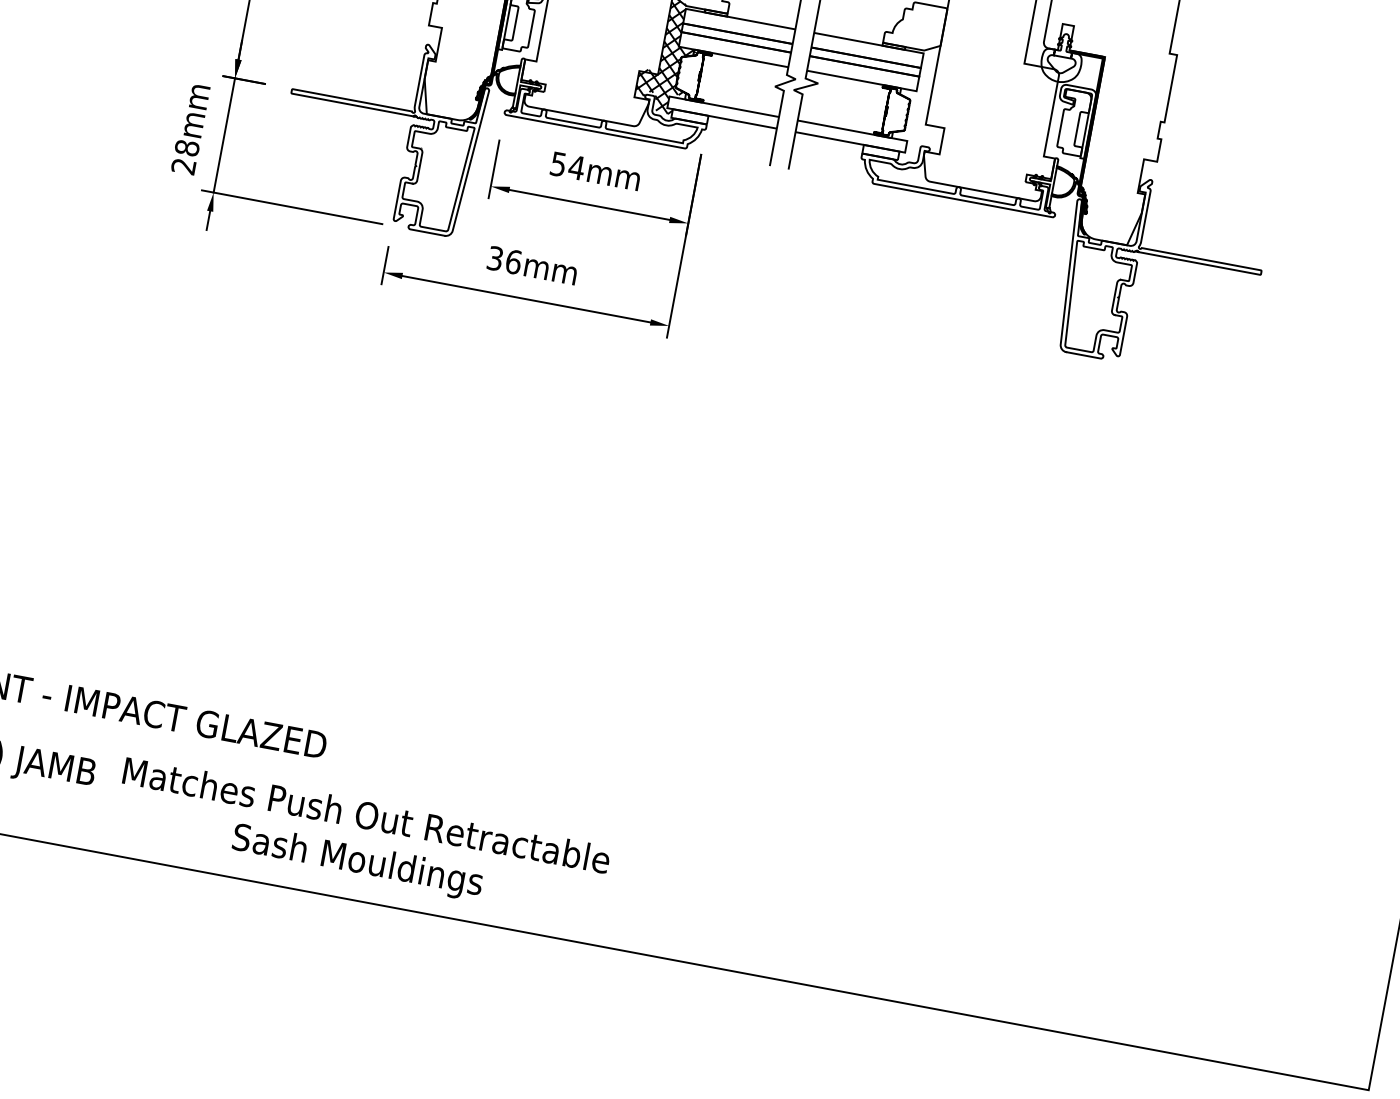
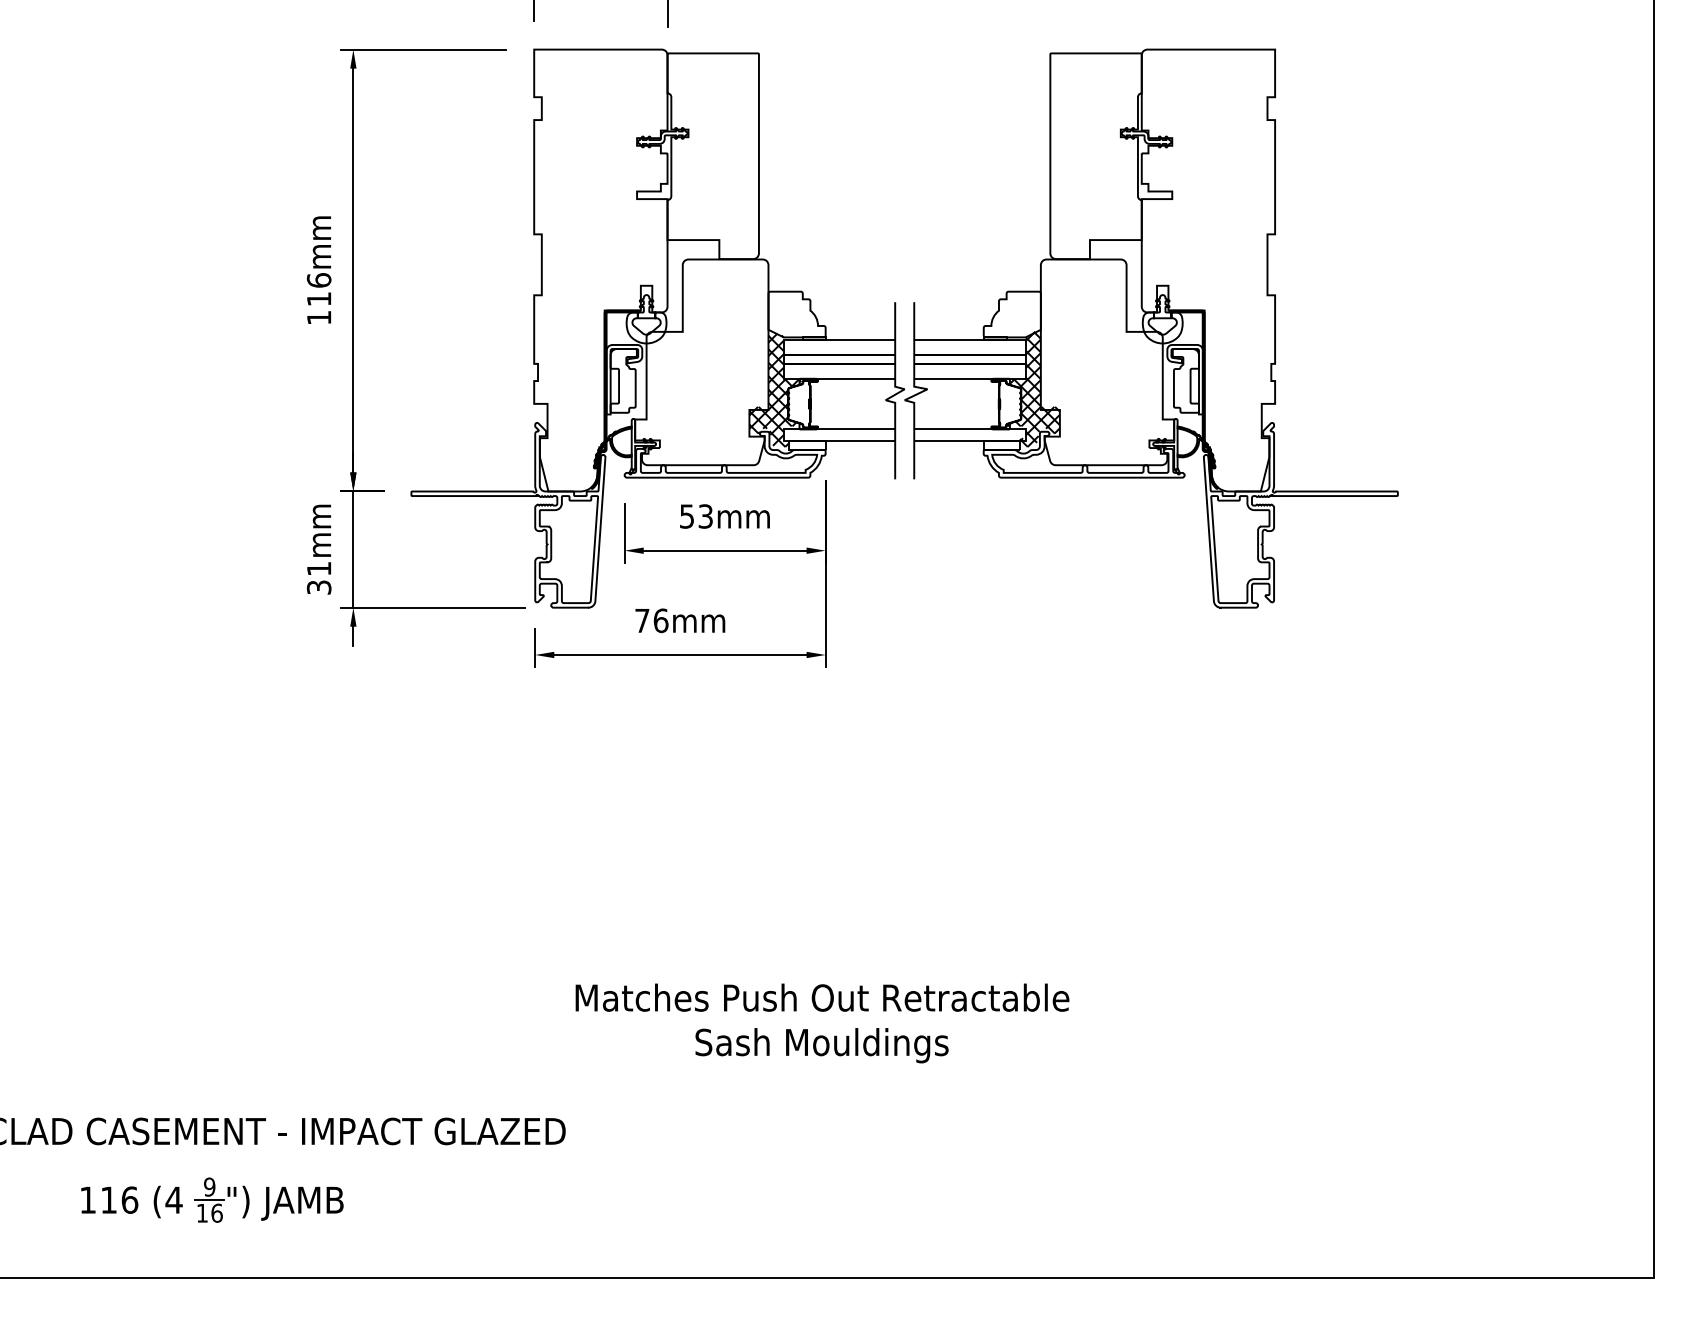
hatch: (921, 102) -> (1032, 388), added
text: (184, 156) -> (318, 577), 28mm -> 31mm
text: (576, 167) -> (705, 516), 54mm -> 53mm
text: (495, 258) -> (642, 620), 36mm -> 76mm
text: (362, 840) -> (822, 1023), moved

